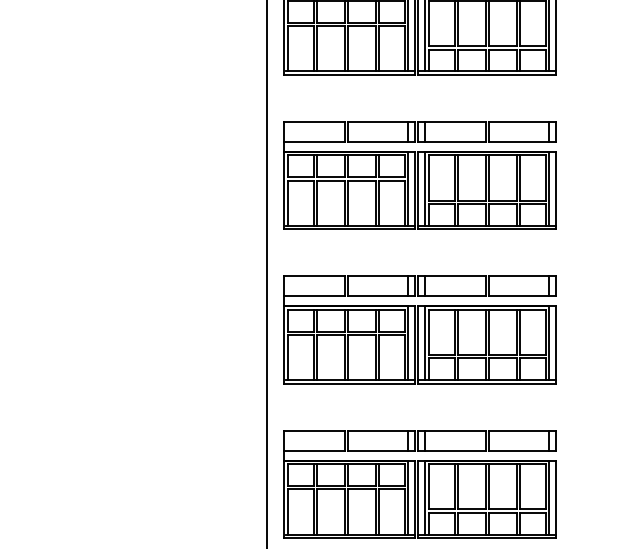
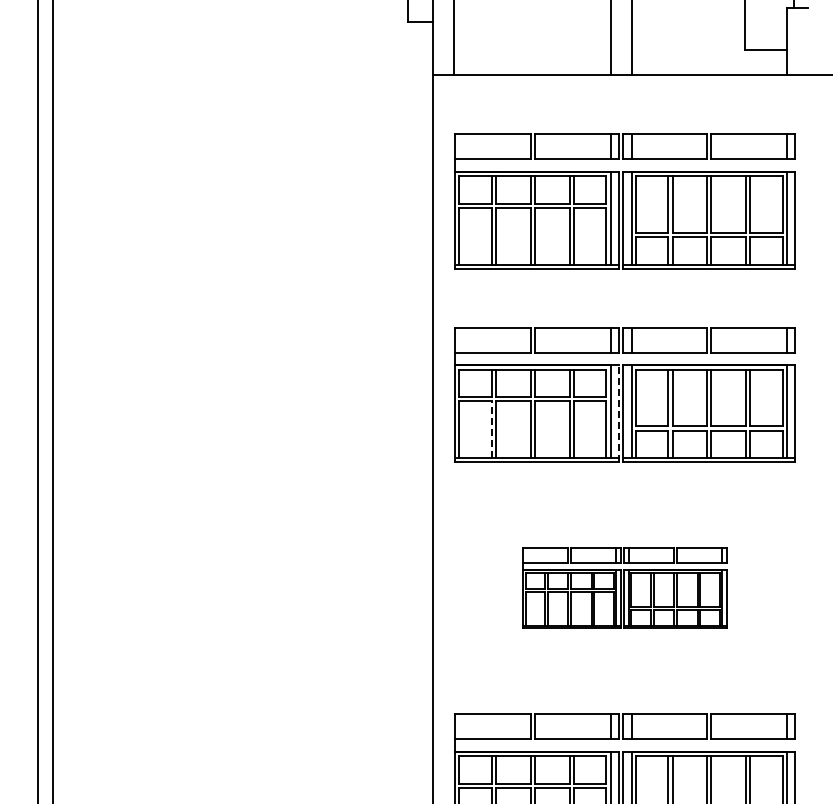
line: (414, 190) -> (618, 413), solid -> dashed
line: (313, 203) -> (491, 429), solid -> dashed
part: (419, 329) -> (624, 587), size x0.6

